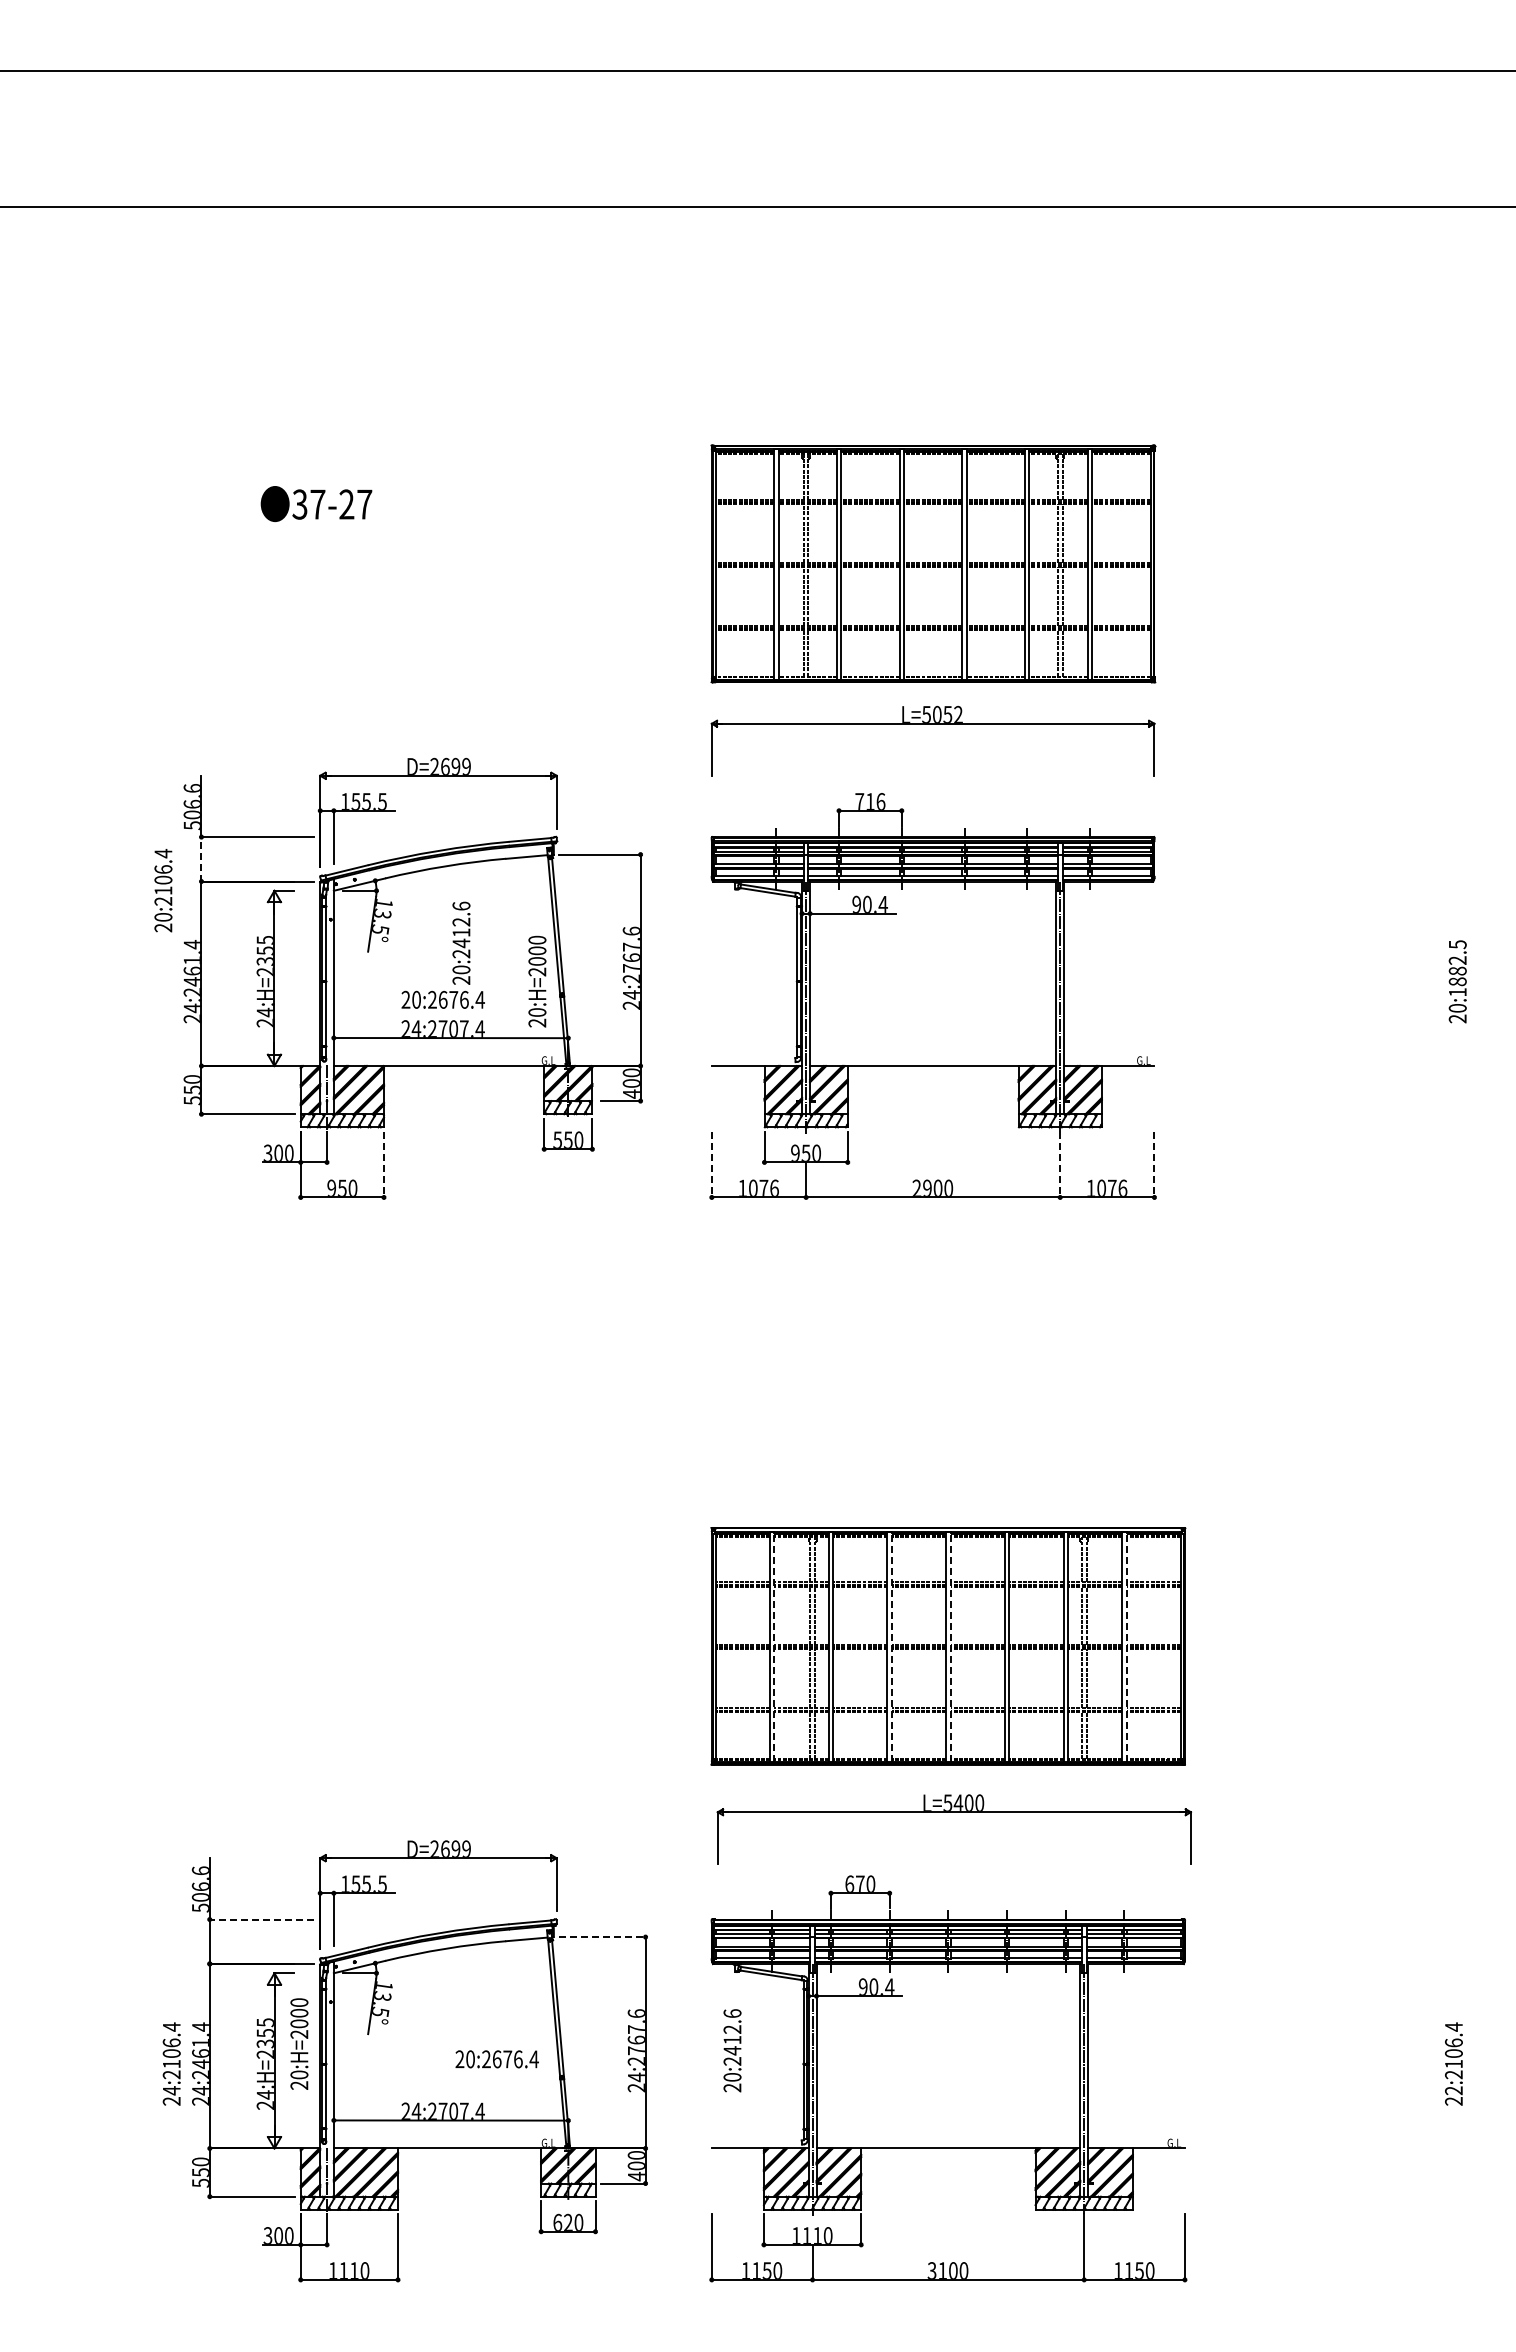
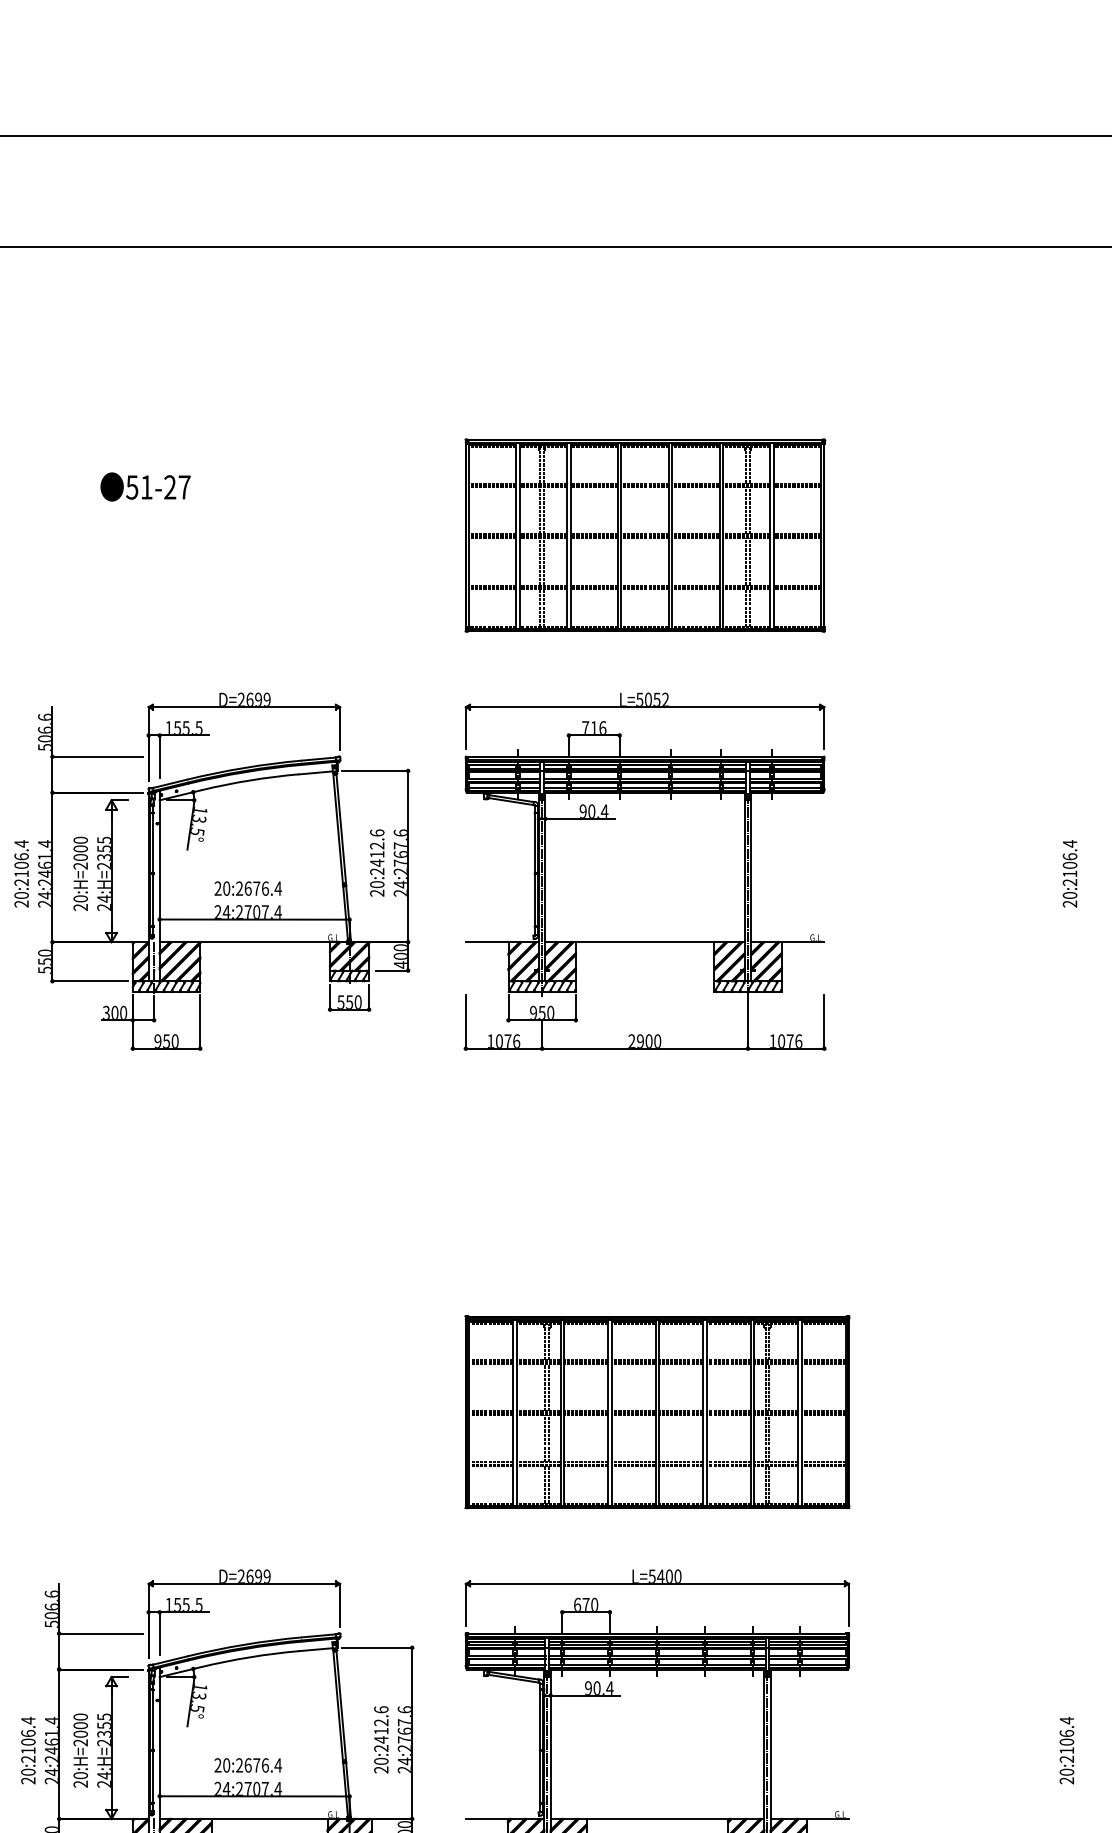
text: (308, 504) -> (139, 487), 37-27 -> 51-27
part: (932, 724) -> (644, 707), moved
line: (201, 858) -> (52, 774), dashed -> solid
text: (163, 890) -> (21, 873), moved
text: (461, 942) -> (377, 862), moved
text: (1457, 968) -> (1069, 863), 20:1882.5 -> 20:2106.4
text: (537, 981) -> (80, 873), moved
line: (383, 1164) -> (199, 1021), dashed -> solid
line: (711, 1164) -> (465, 1021), dashed -> solid
line: (1060, 1164) -> (748, 1021), dashed -> solid
line: (1154, 1164) -> (824, 1021), dashed -> solid
line: (774, 1646) -> (516, 1412), dashed -> solid
line: (891, 1646) -> (611, 1412), dashed -> solid
line: (950, 1646) -> (659, 1412), dashed -> solid
line: (1126, 1646) -> (801, 1412), dashed -> solid
part: (953, 1812) -> (656, 1584), moved
line: (261, 1919) -> (101, 1633), dashed -> solid
line: (602, 1937) -> (377, 1648), dashed -> solid
text: (299, 2043) -> (80, 1750), moved
text: (732, 2050) -> (381, 1739), moved
text: (496, 2059) -> (247, 1765), moved
text: (171, 2090) -> (28, 1772), 24:2106.4 -> 20:2106.4
text: (1453, 2090) -> (1066, 1772), 22:2106.4 -> 20:2106.4

